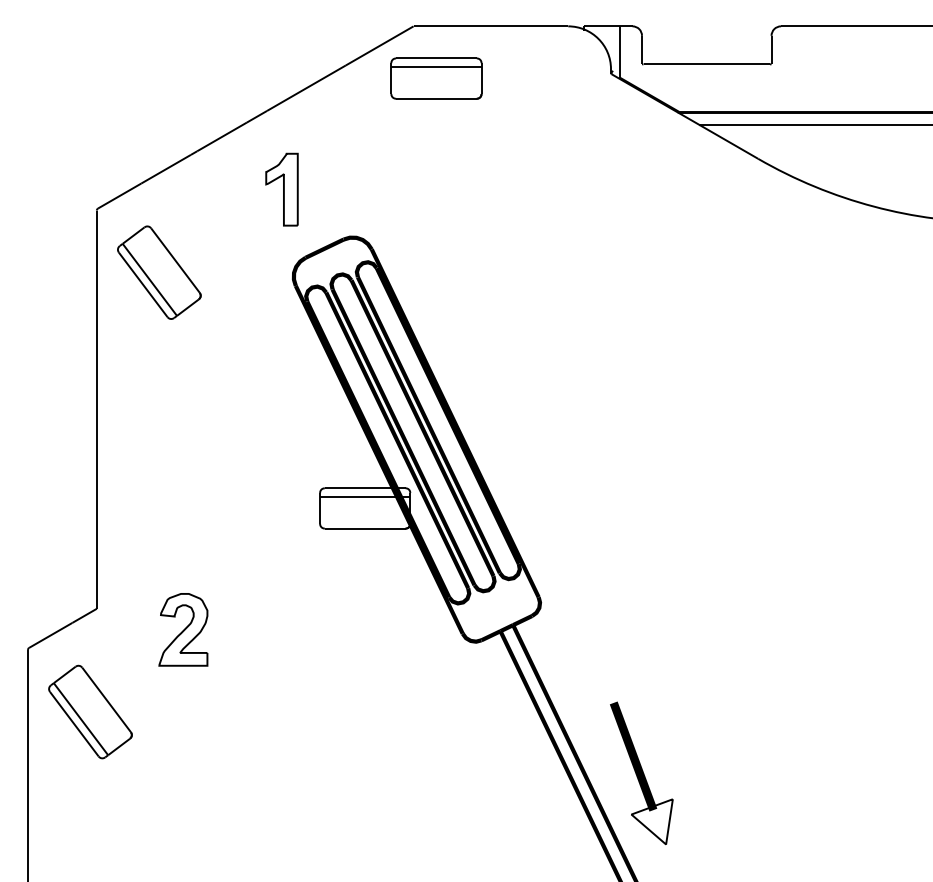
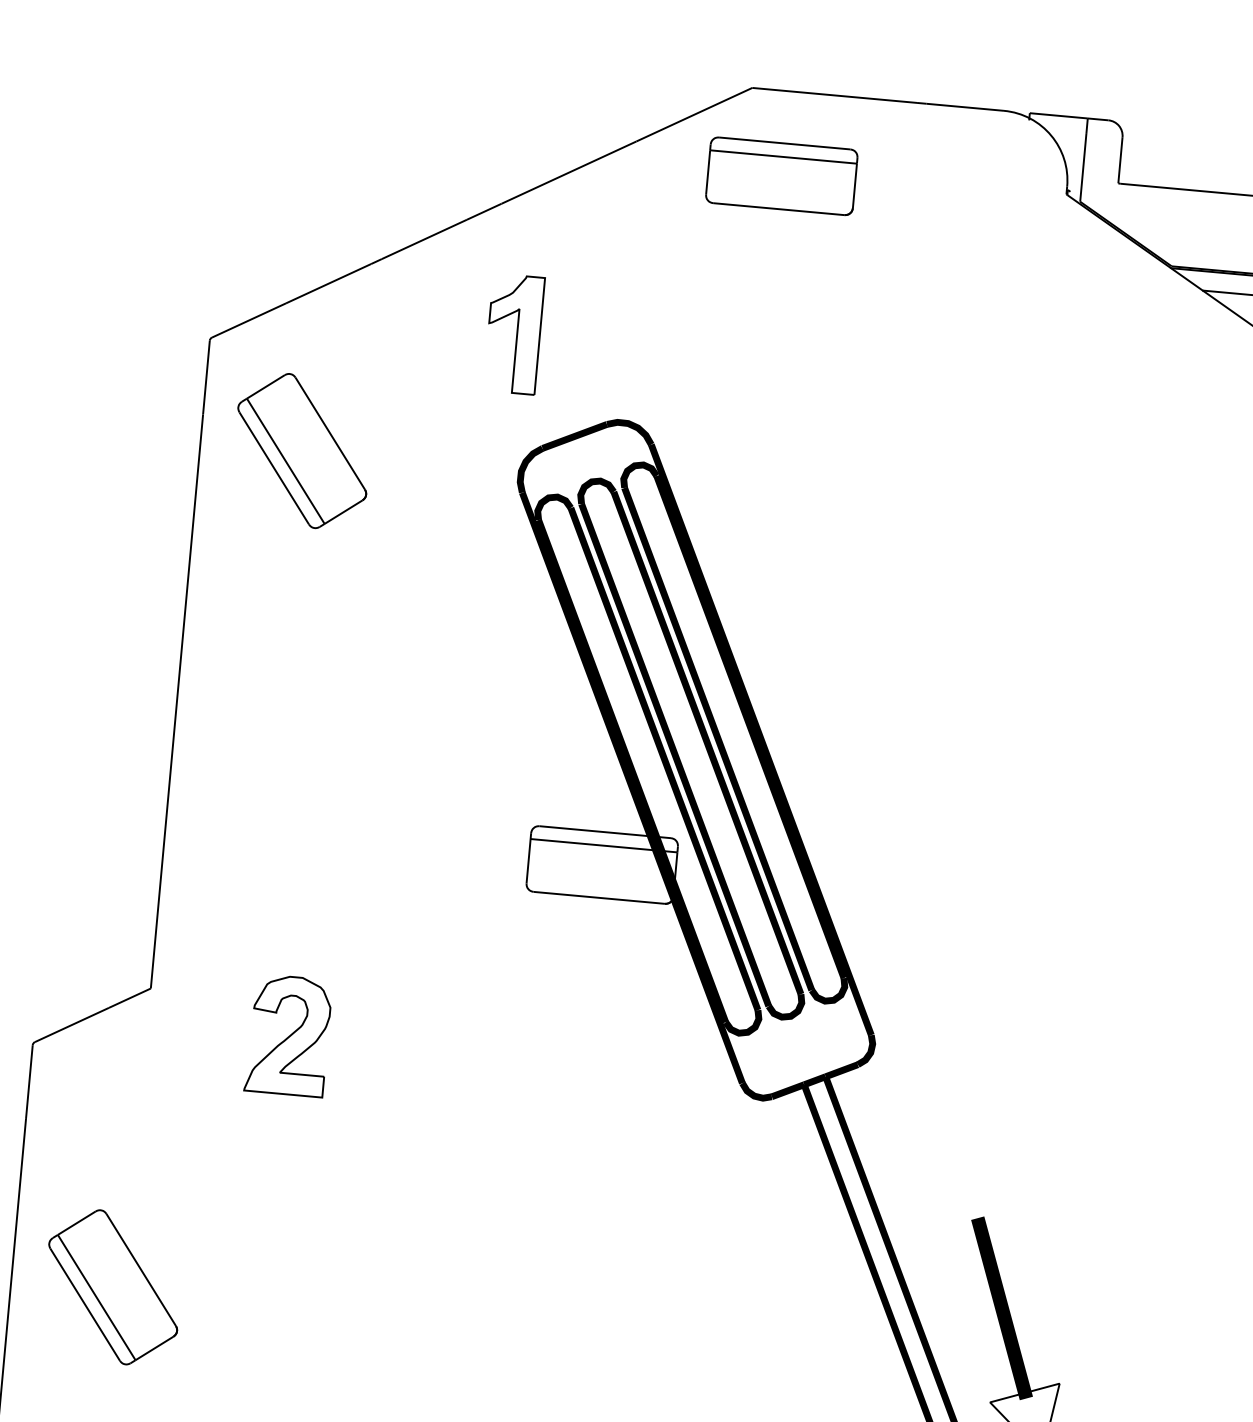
part: (90, 711) -> (113, 1286), moved

